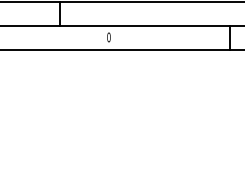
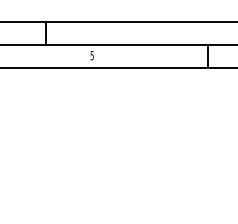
text: (108, 37) -> (91, 55), 0 -> 5

